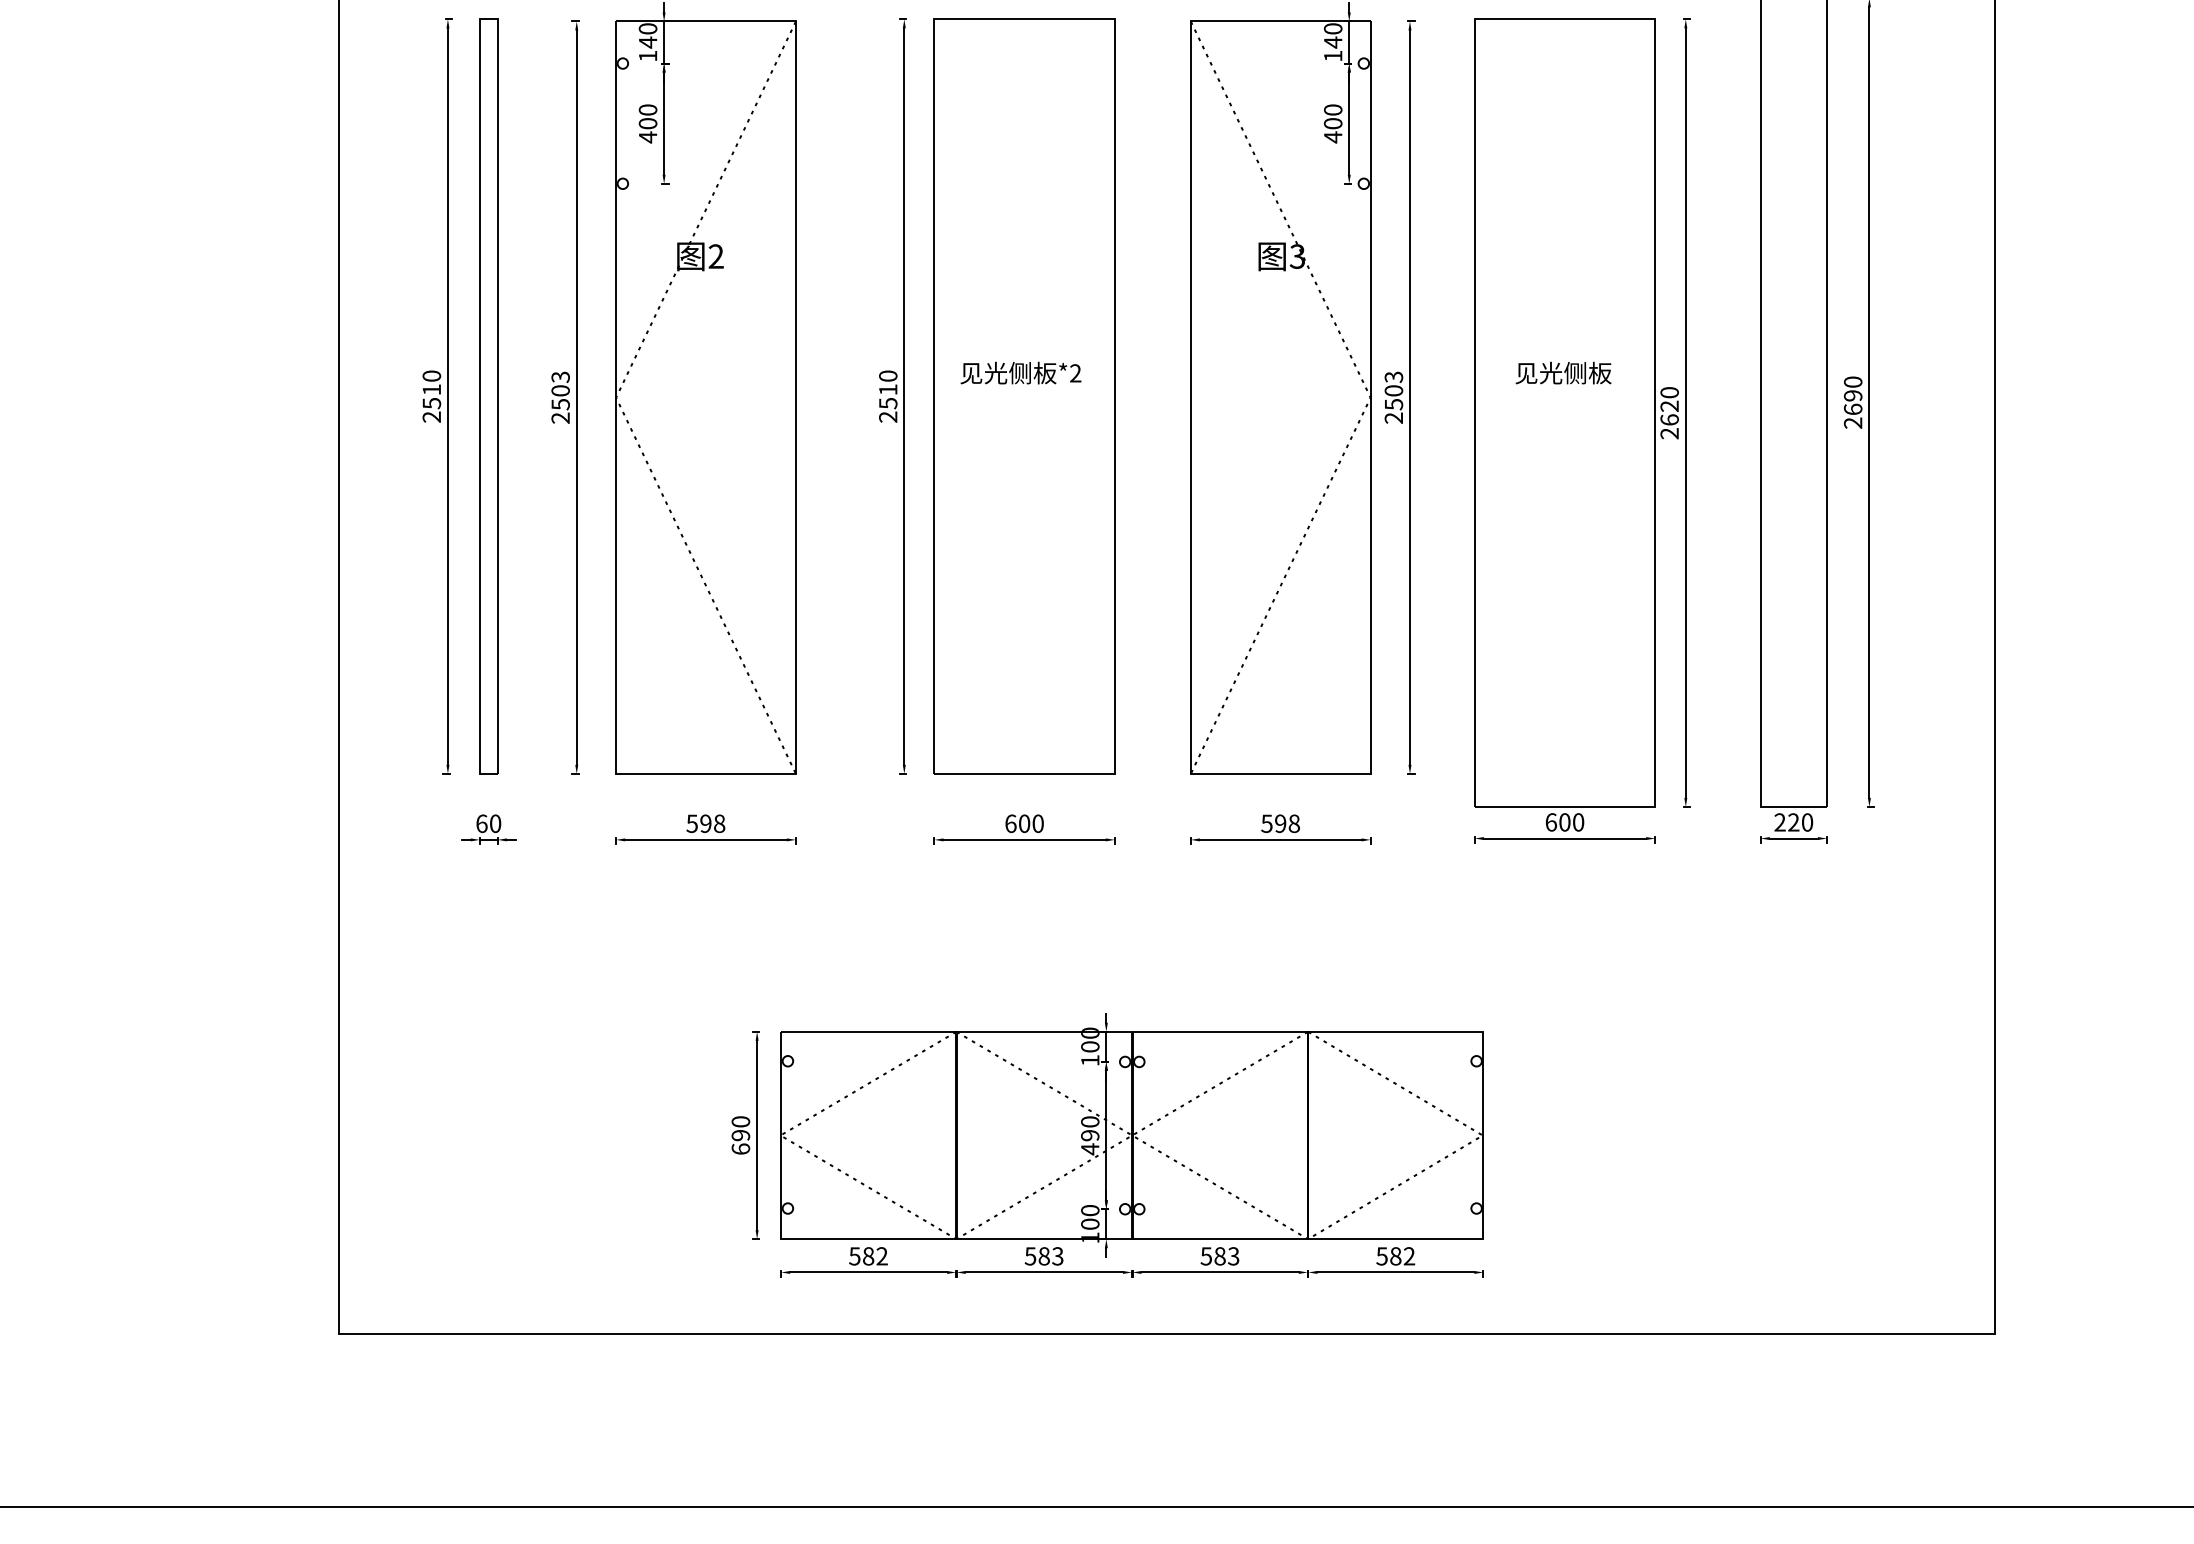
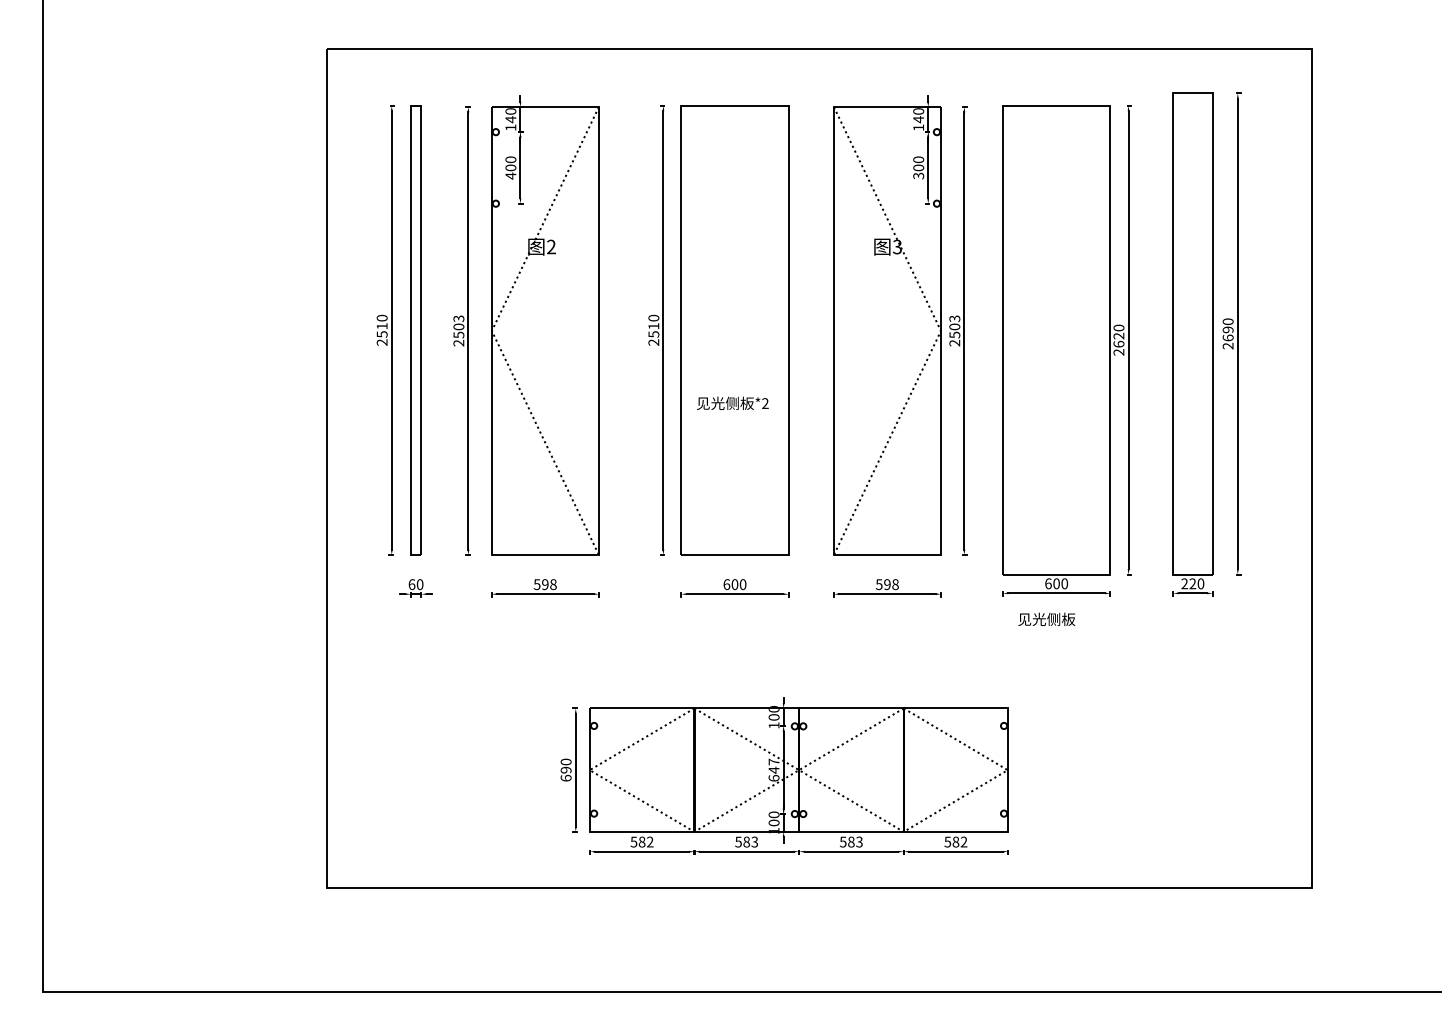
text: (1332, 136) -> (918, 175), 400 -> 300
text: (1020, 371) -> (732, 402), moved
text: (1563, 371) -> (1046, 618), moved
text: (1089, 1134) -> (773, 769), 490 -> 647

